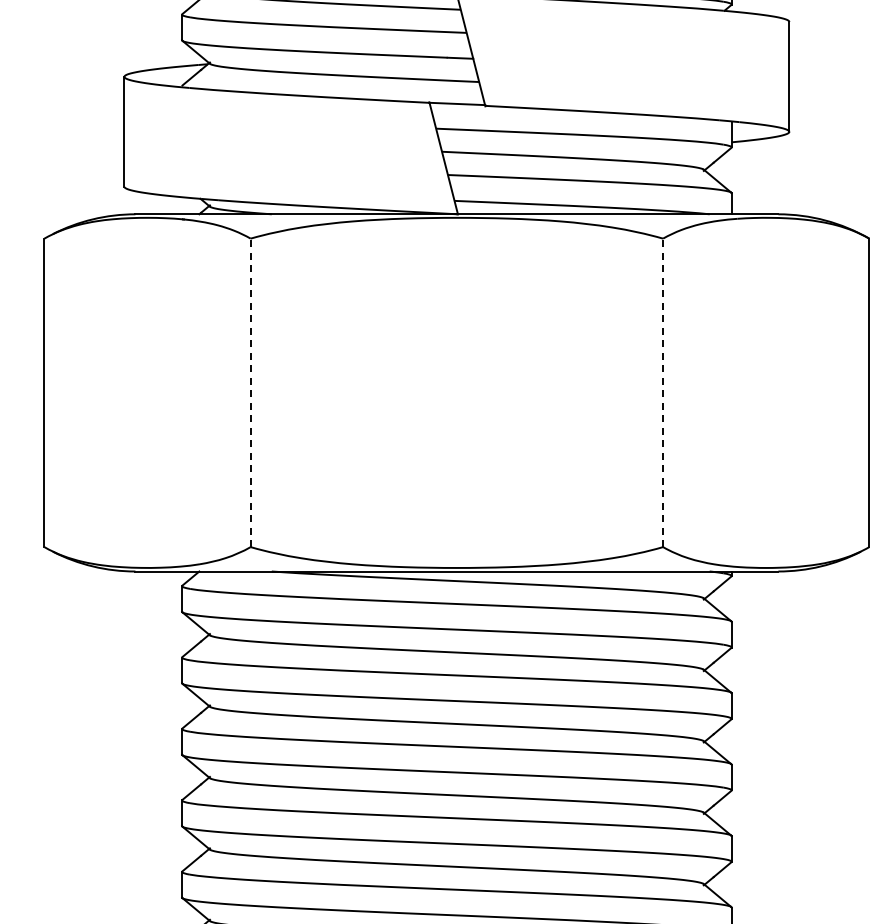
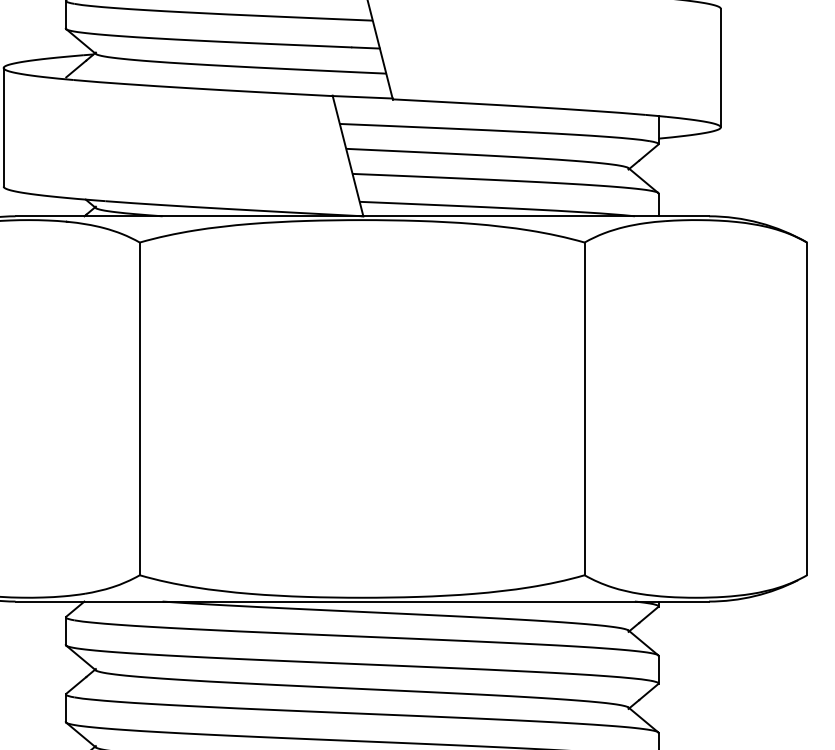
line: (250, 392) -> (139, 408), dashed -> solid
line: (663, 392) -> (585, 408), dashed -> solid

